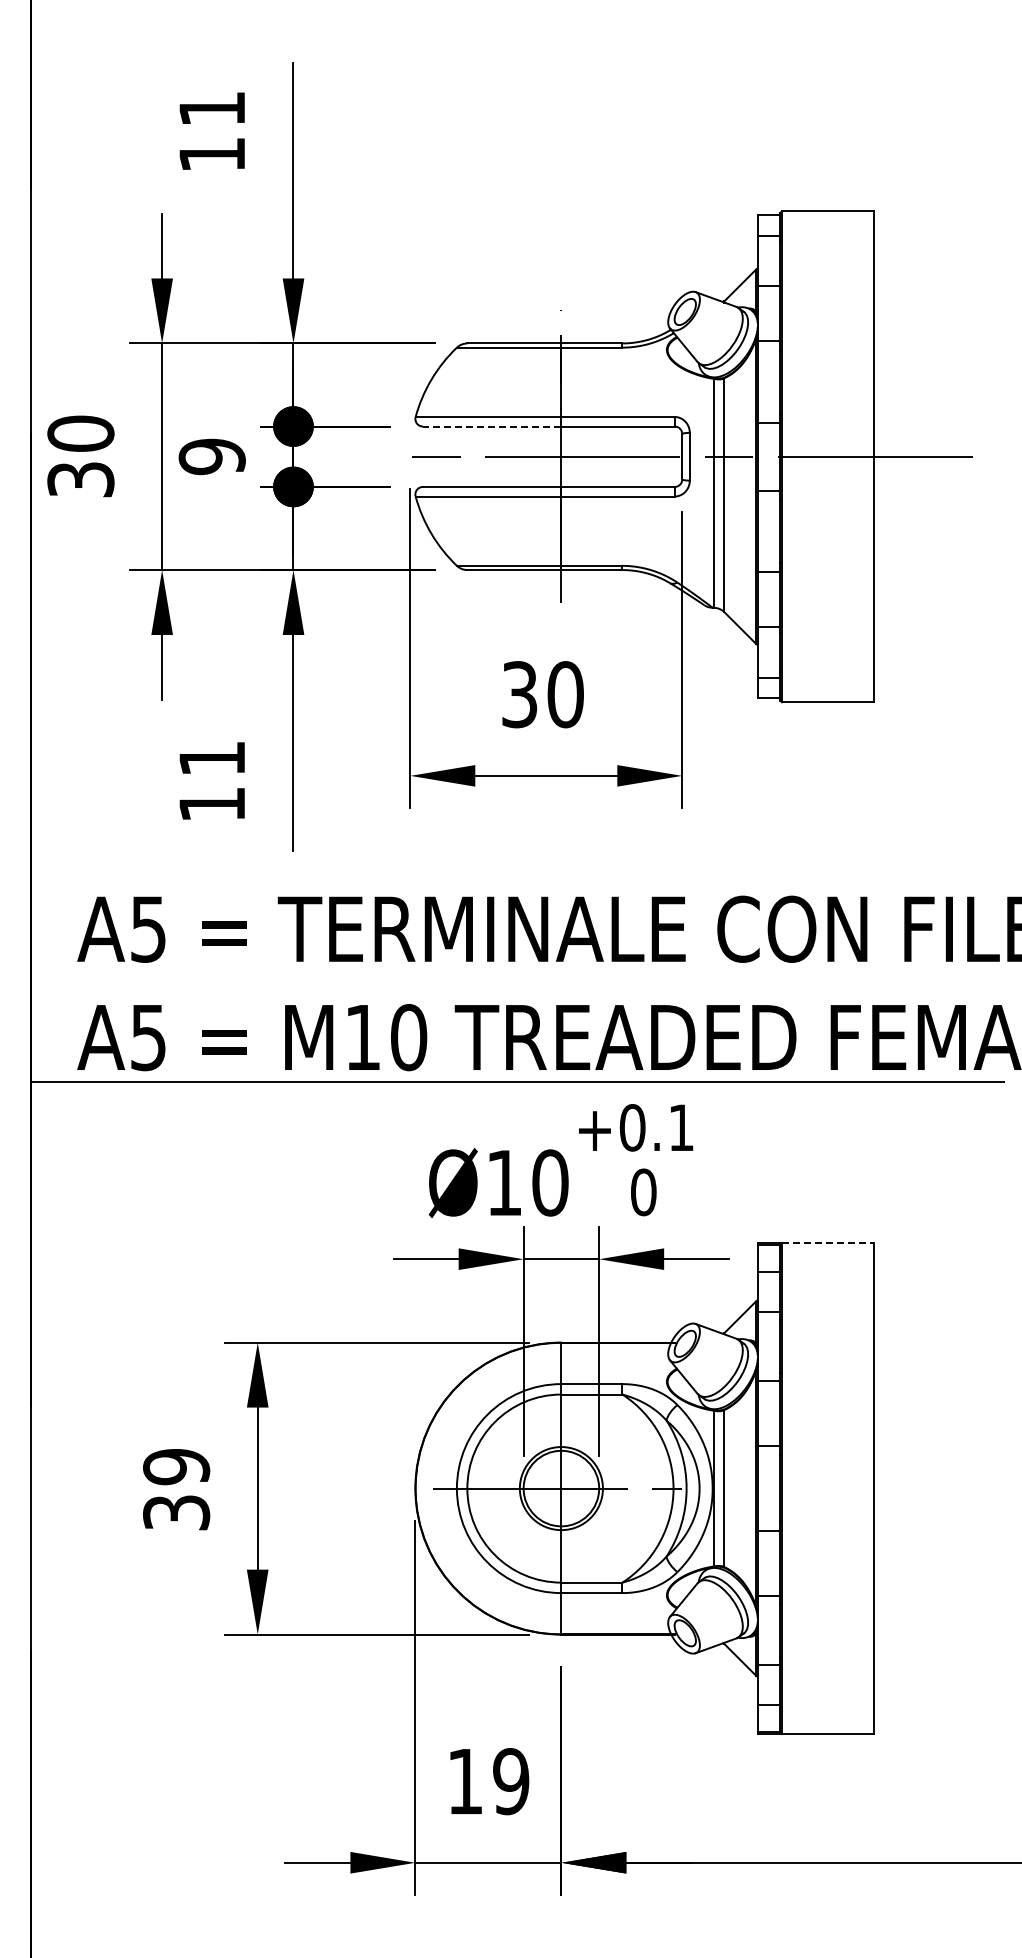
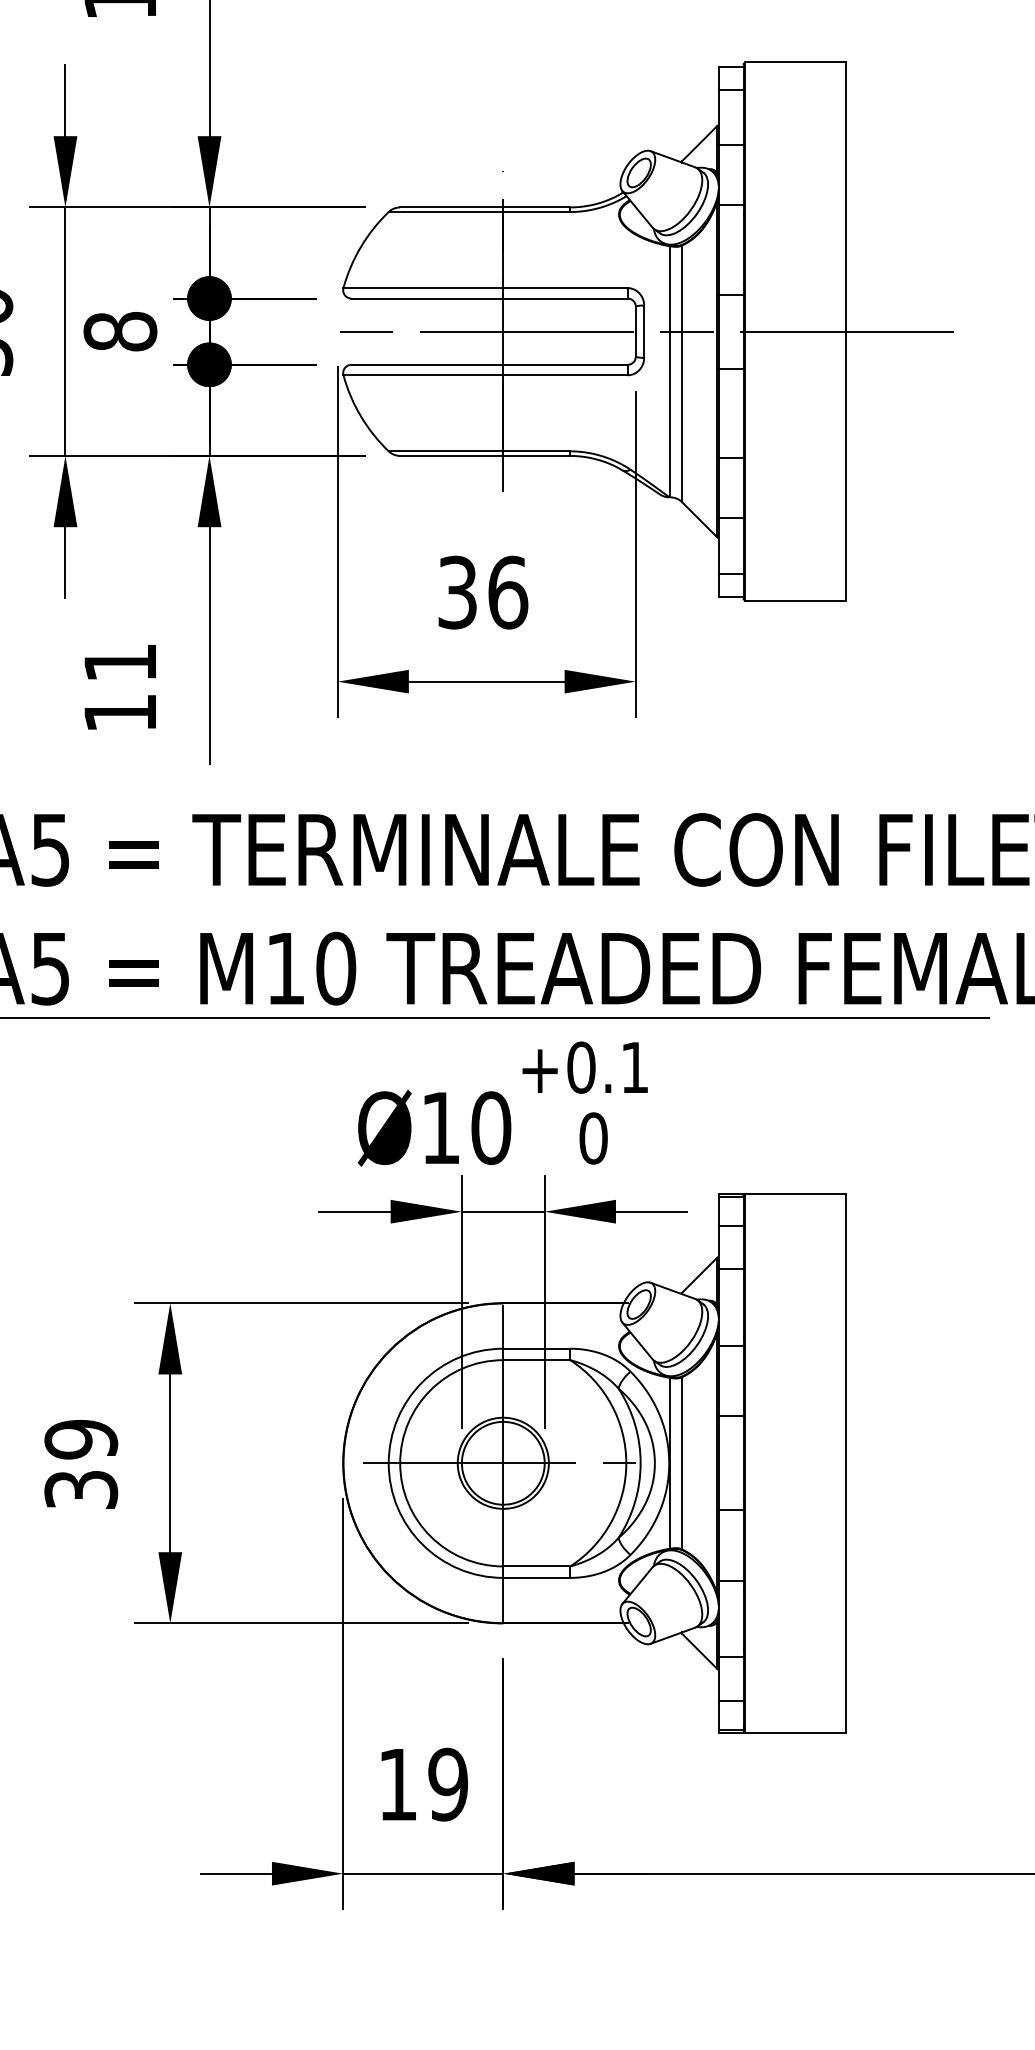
line: (491, 426) -> (426, 298), dashed -> solid
text: (211, 456) -> (119, 331), 9 -> 8
text: (565, 694) -> (507, 592), 30 -> 36
line: (828, 1243) -> (796, 1194), dashed -> solid

